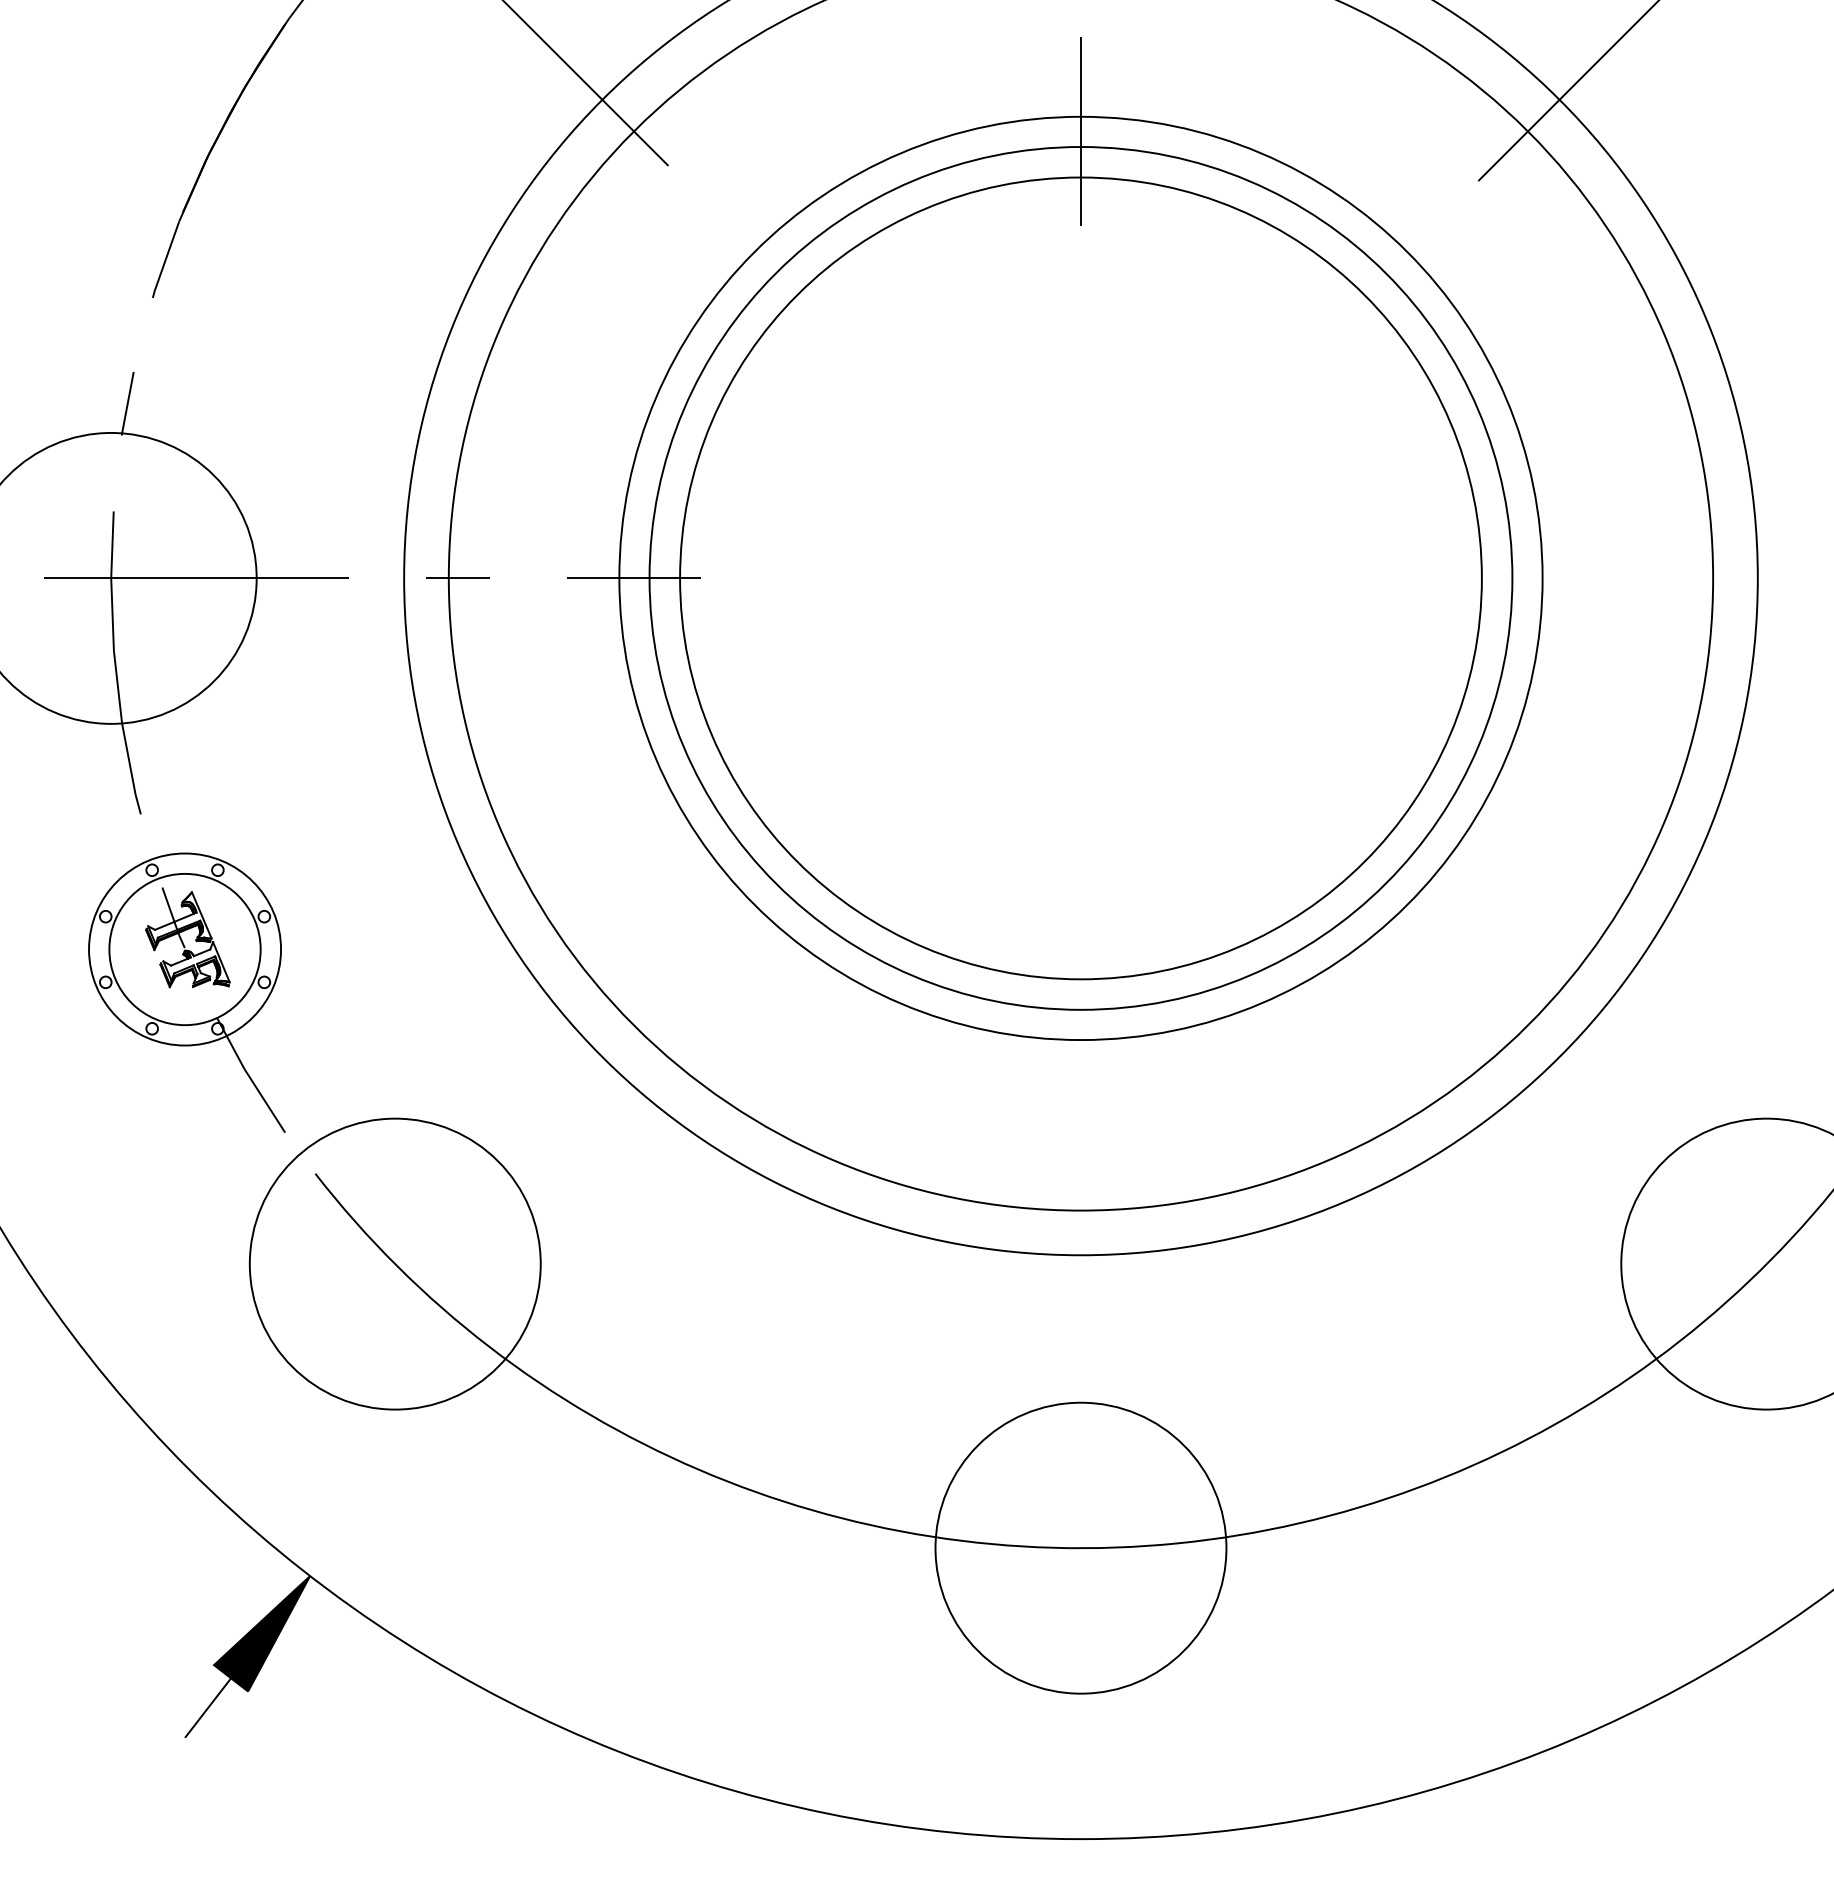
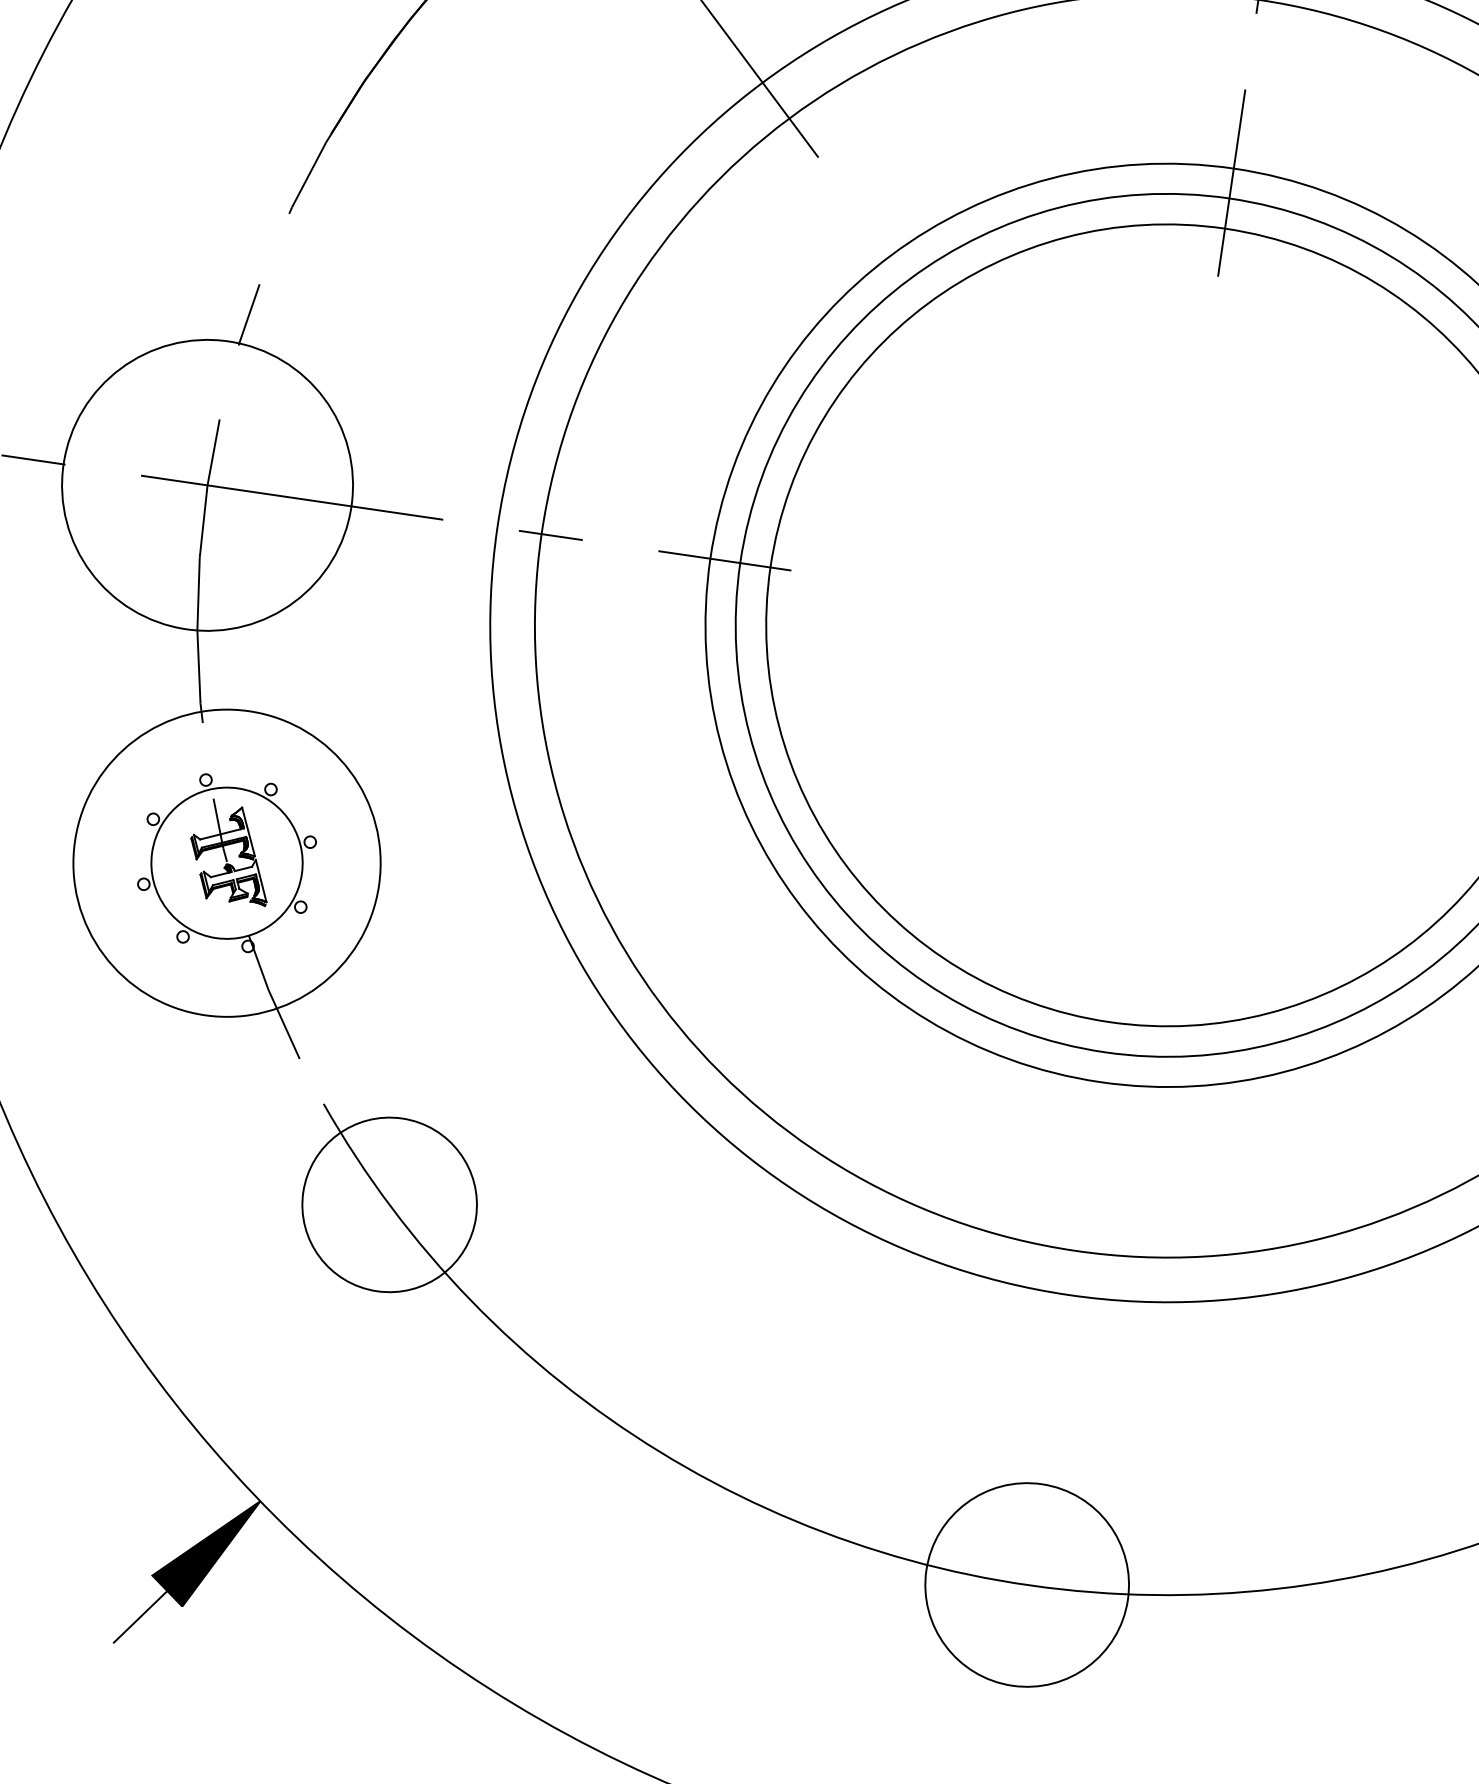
circle: (185, 949) -> (227, 863), size x1.6
circle: (394, 1263) -> (388, 1204), size x0.6
circle: (1080, 1547) -> (1026, 1584), size x0.7

